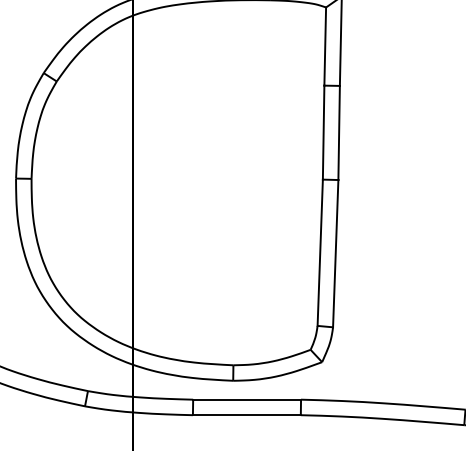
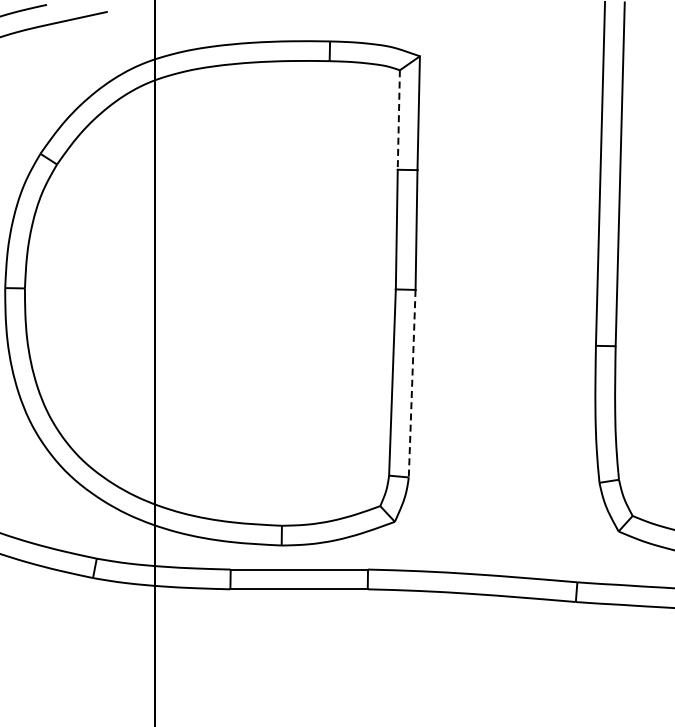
line: (324, 46) -> (398, 120), solid -> dashed
line: (335, 253) -> (412, 383), solid -> dashed

